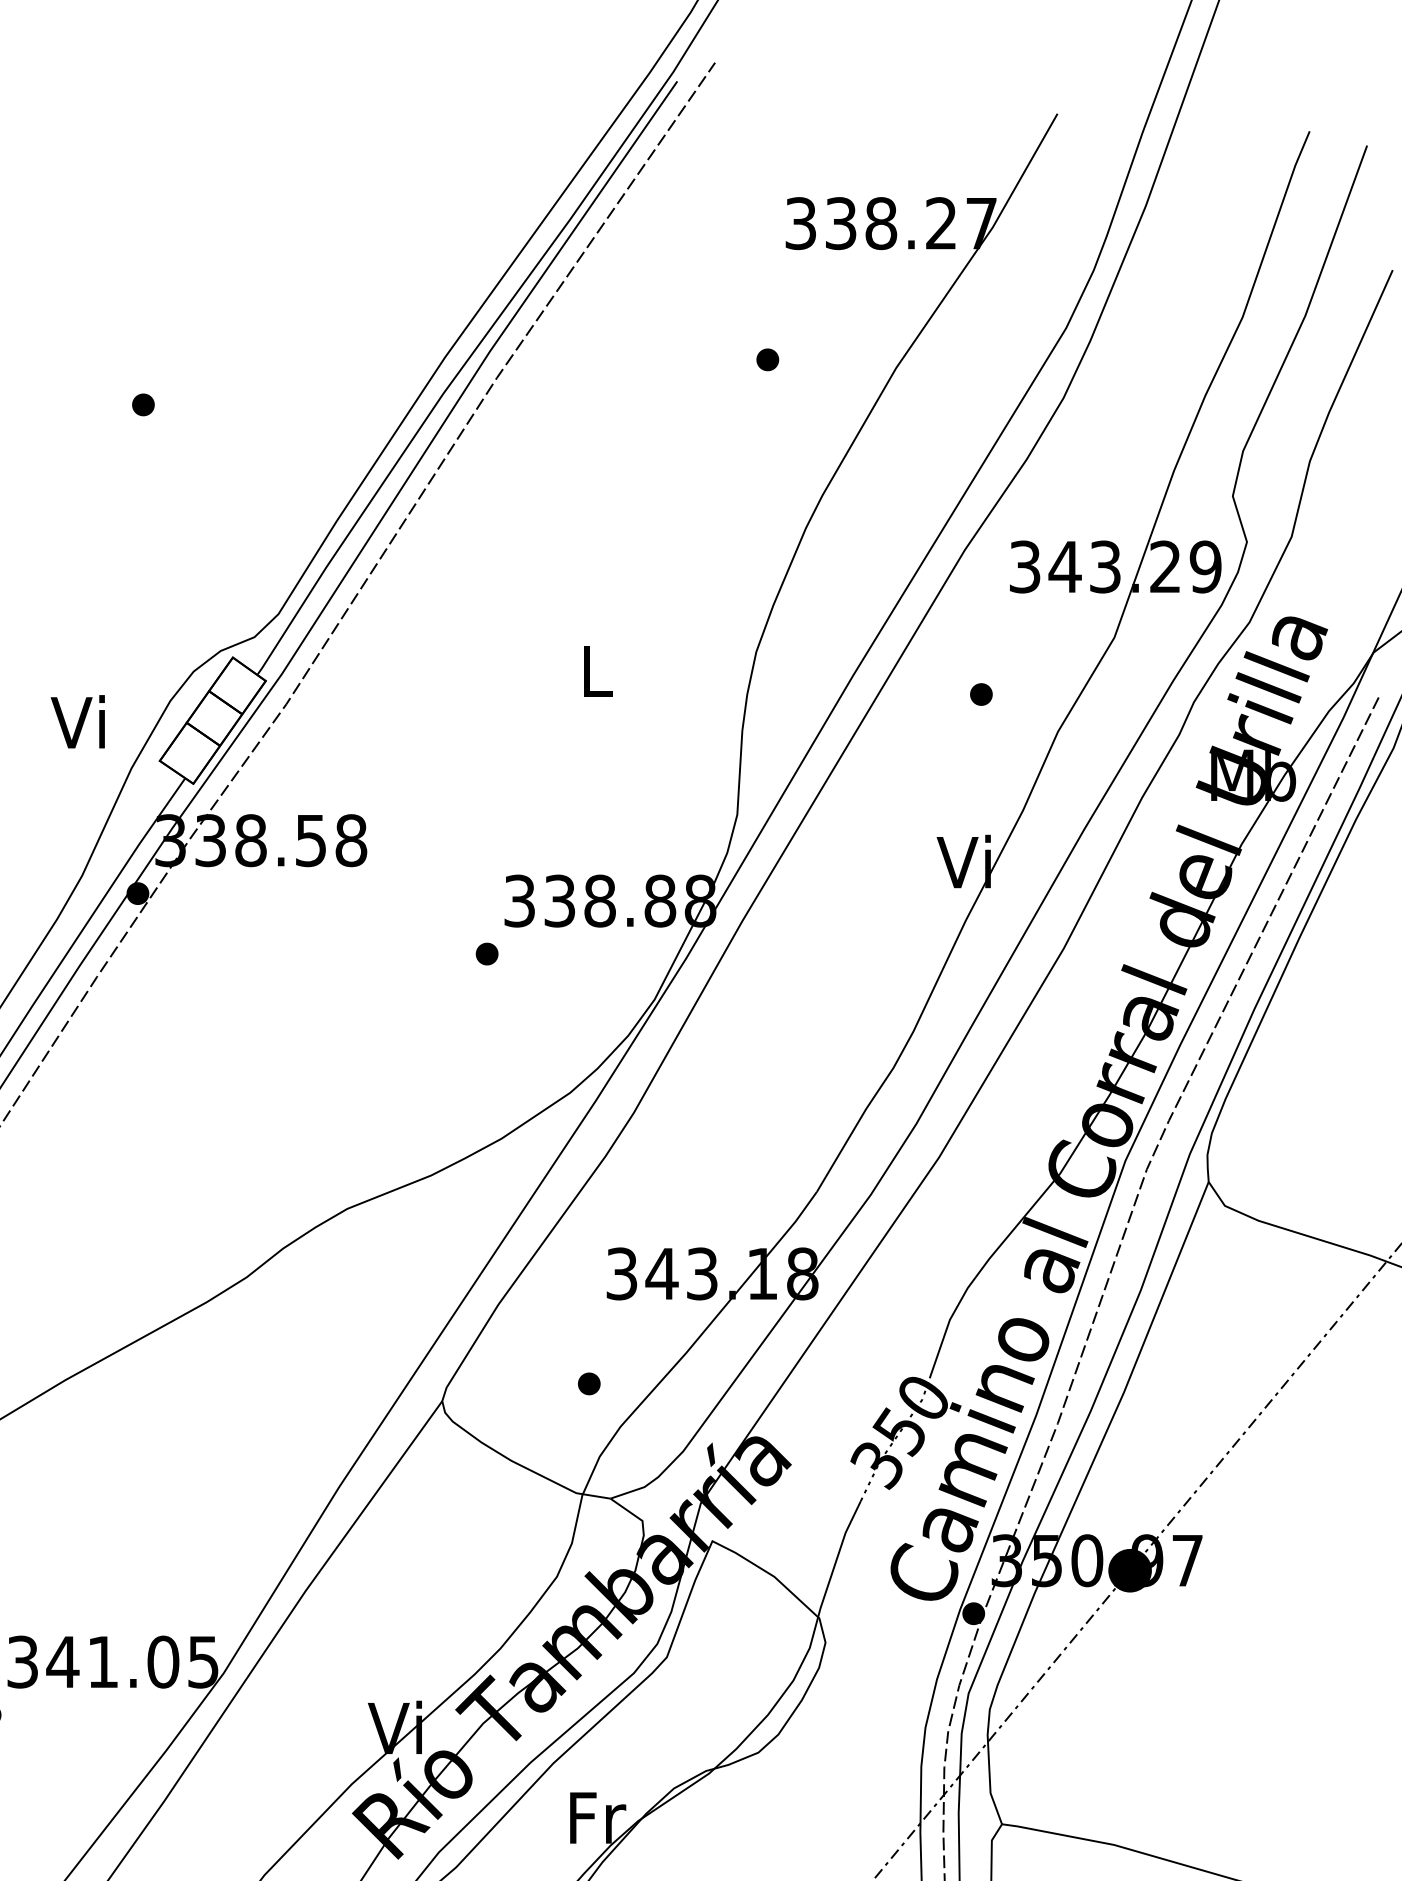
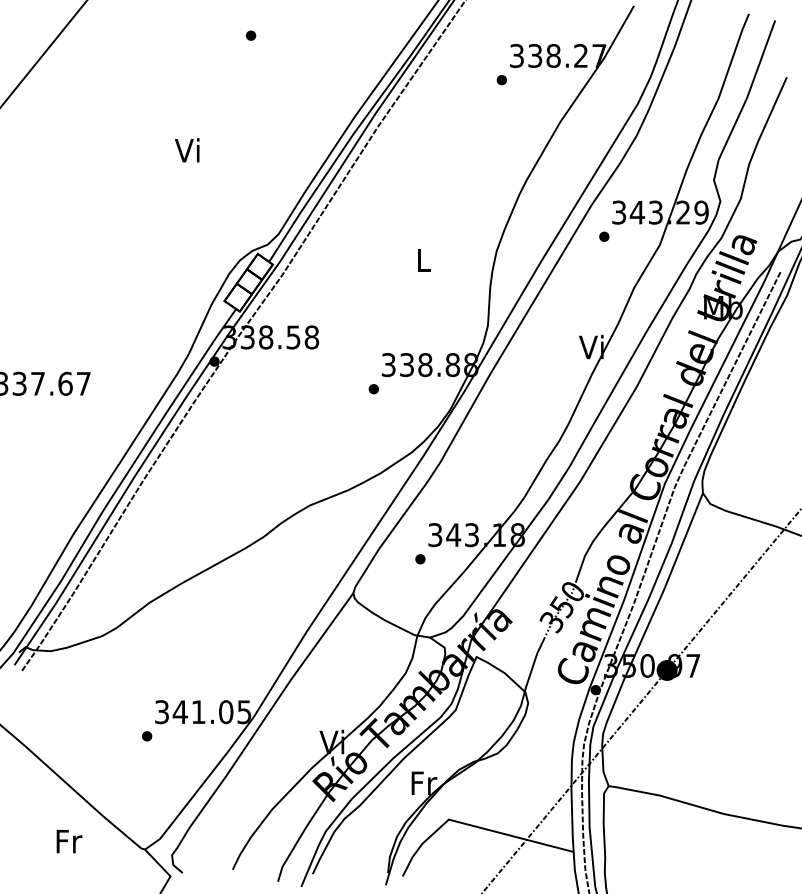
part: (766, 360) -> (501, 80), moved
part: (144, 404) -> (251, 35), moved
part: (981, 693) -> (604, 236), moved
text: (78, 722) -> (187, 150), moved
part: (589, 1384) -> (420, 559), moved

